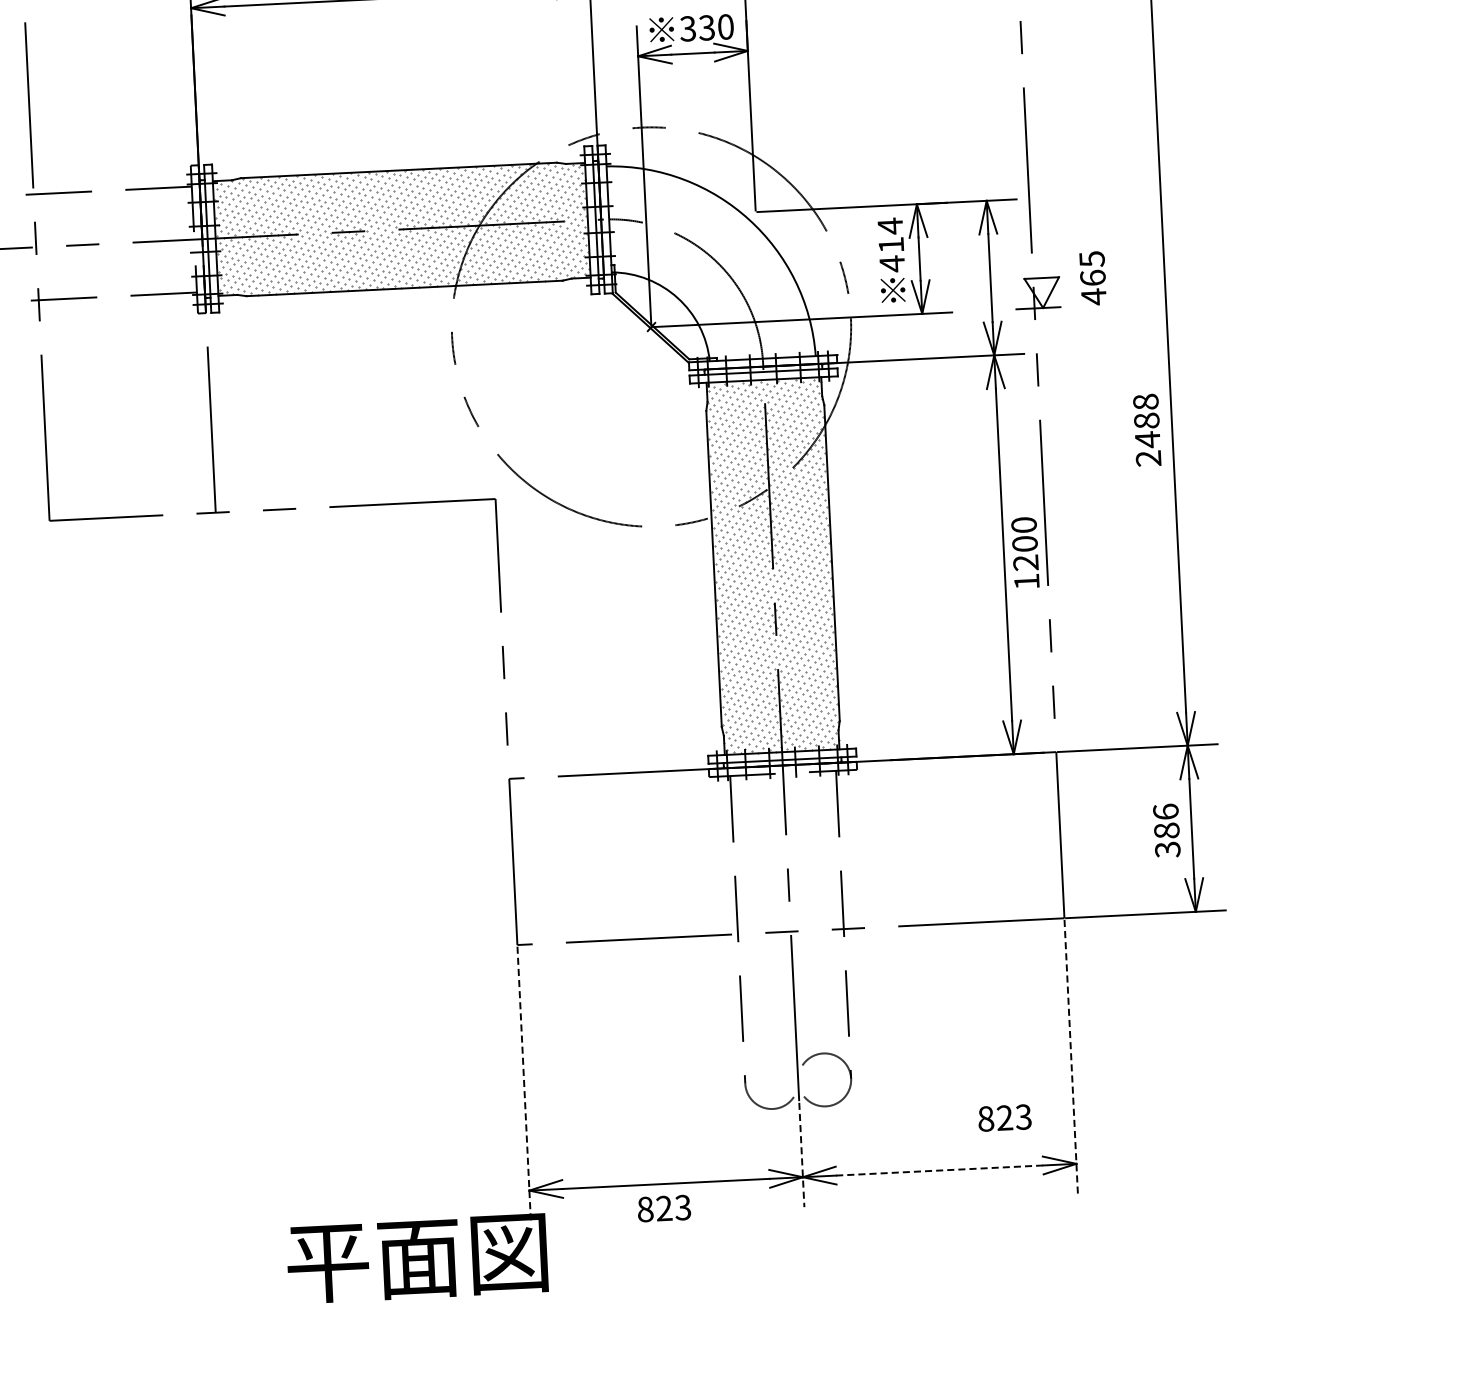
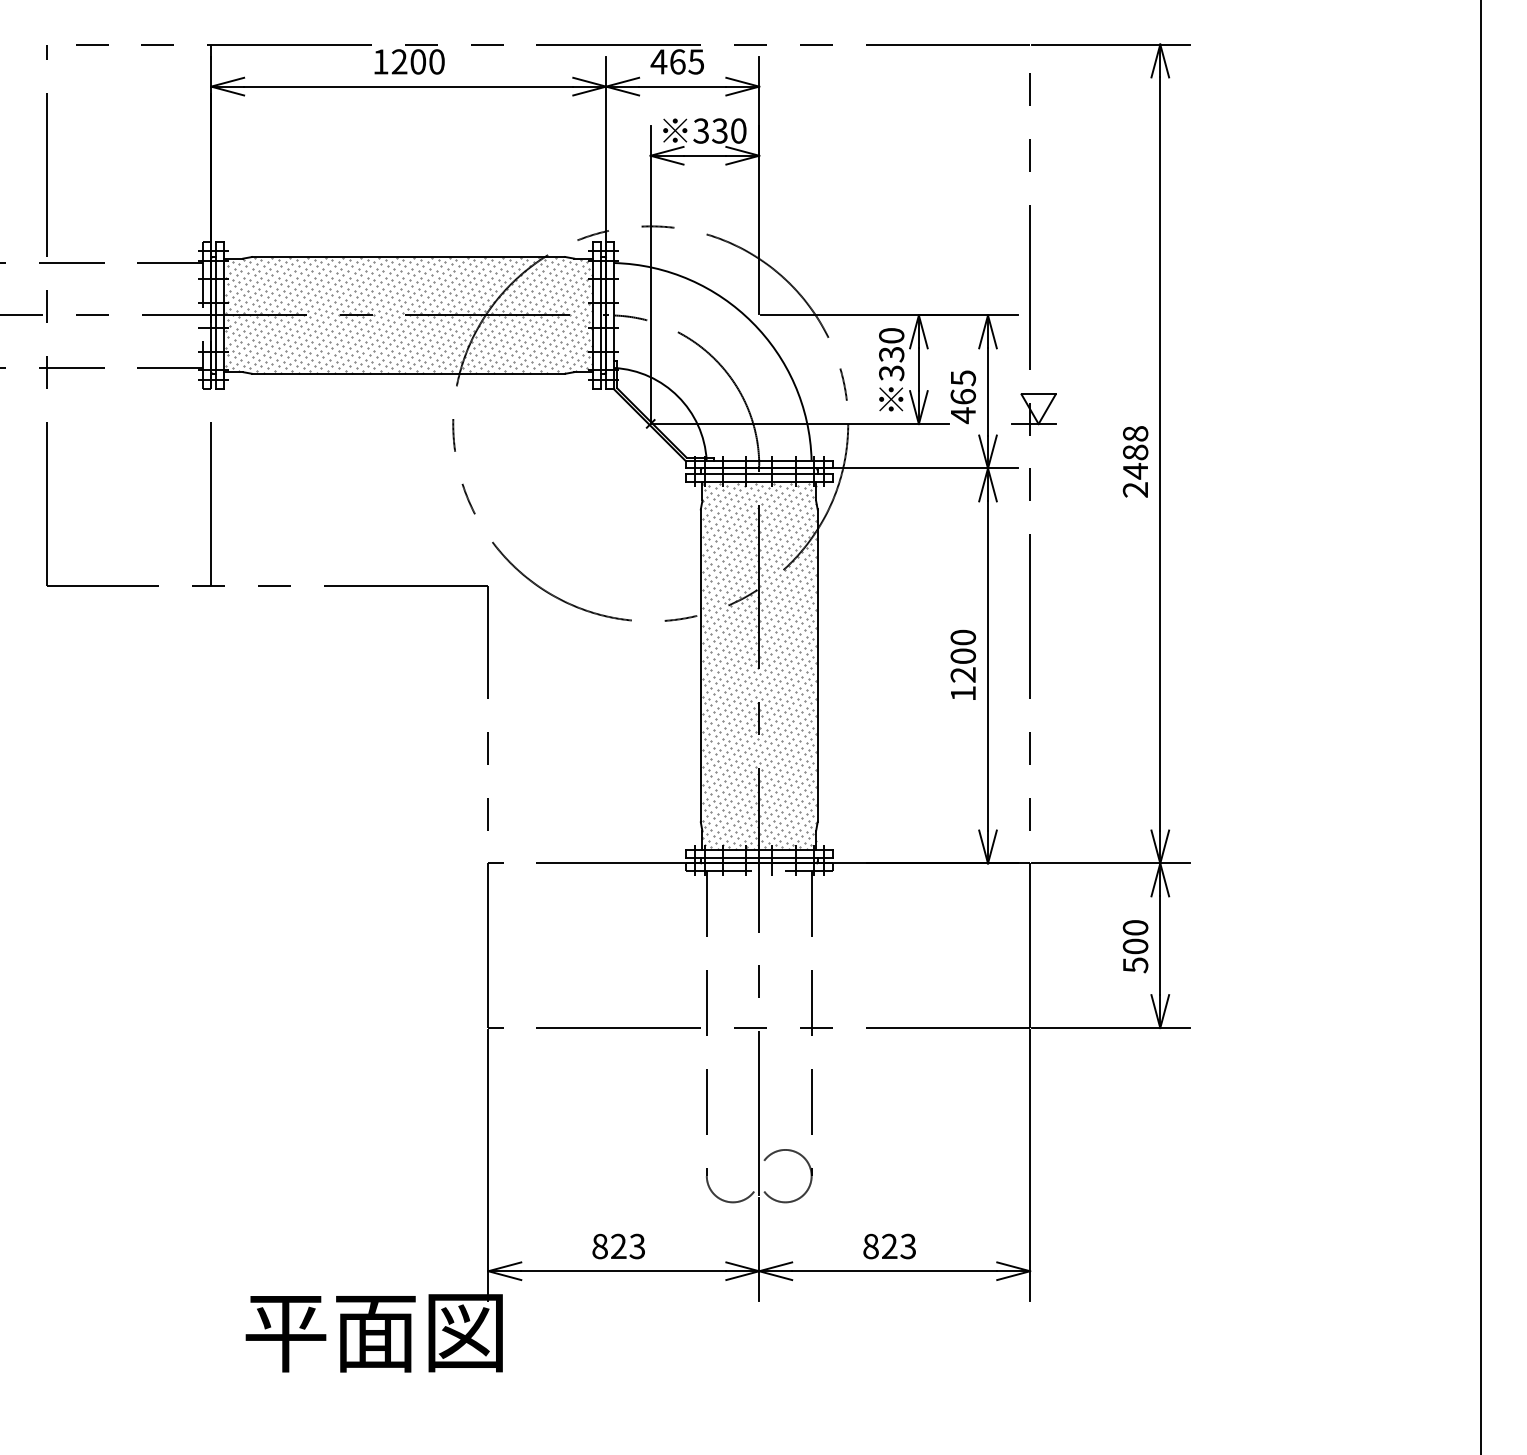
text: (891, 245) -> (891, 354), 414 -> 330
text: (1092, 278) -> (962, 397), moved
text: (1147, 429) -> (1135, 461), moved
text: (1024, 552) -> (962, 664), moved
text: (1166, 830) -> (1135, 946), 386 -> 500
line: (1071, 1057) -> (1030, 1165), dashed -> solid
line: (524, 1083) -> (488, 1165), dashed -> solid
text: (1004, 1118) -> (889, 1246), moved
line: (802, 1155) -> (759, 1249), dashed -> solid
line: (939, 1170) -> (894, 1271), dashed -> solid
text: (664, 1208) -> (618, 1246), moved

